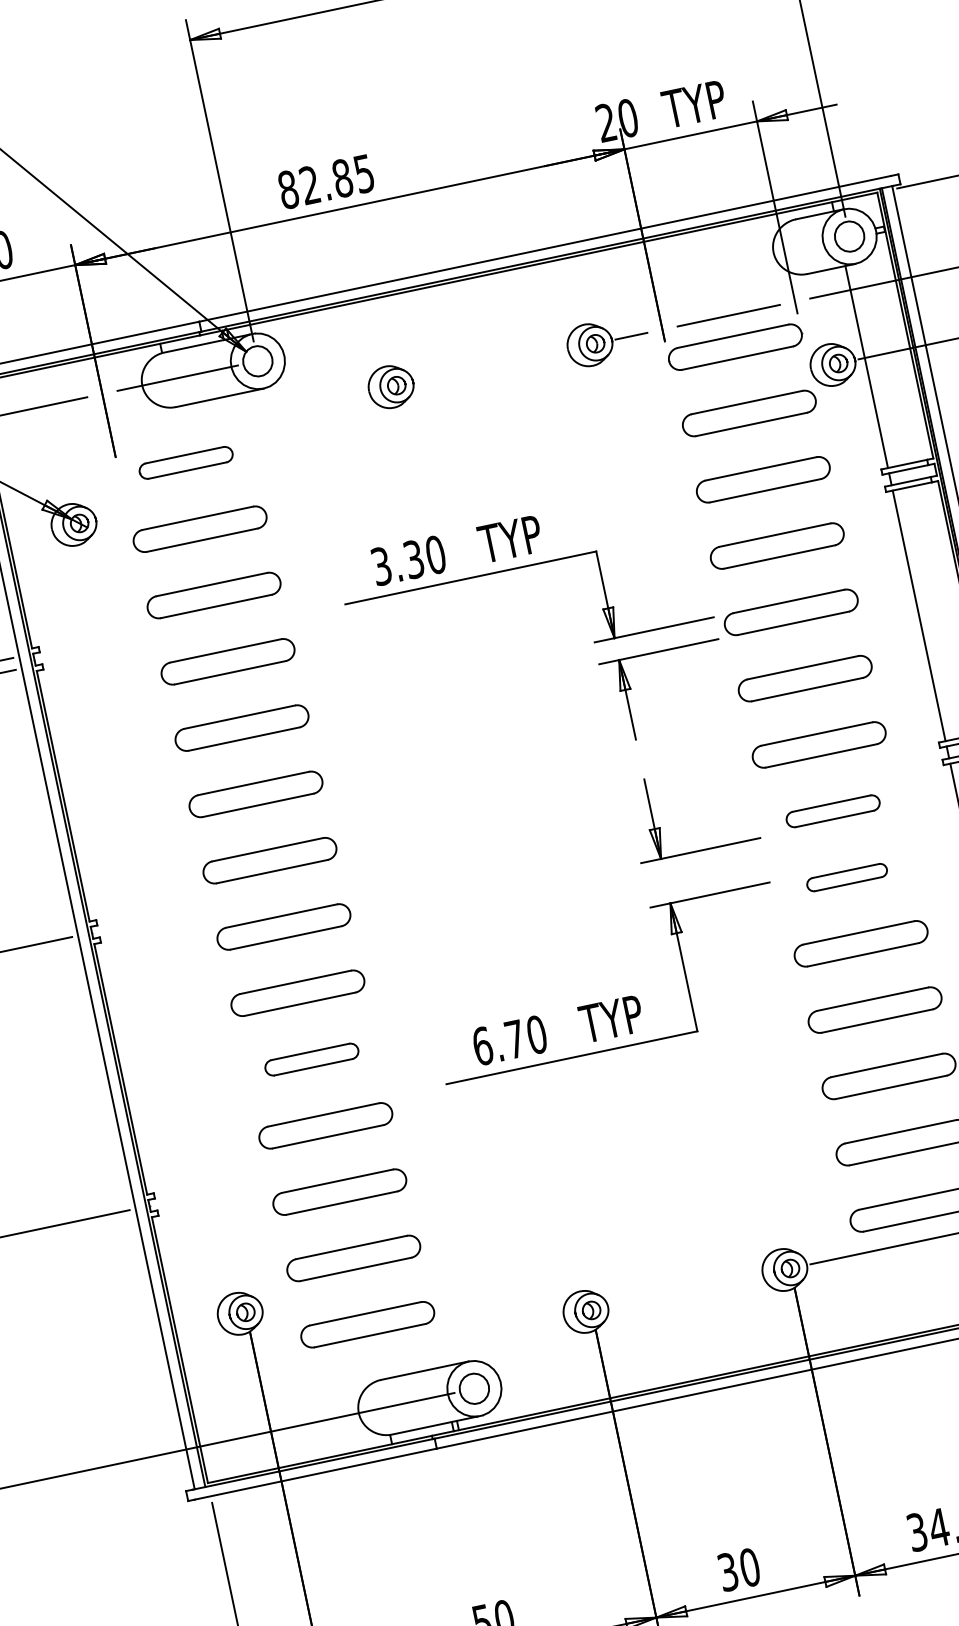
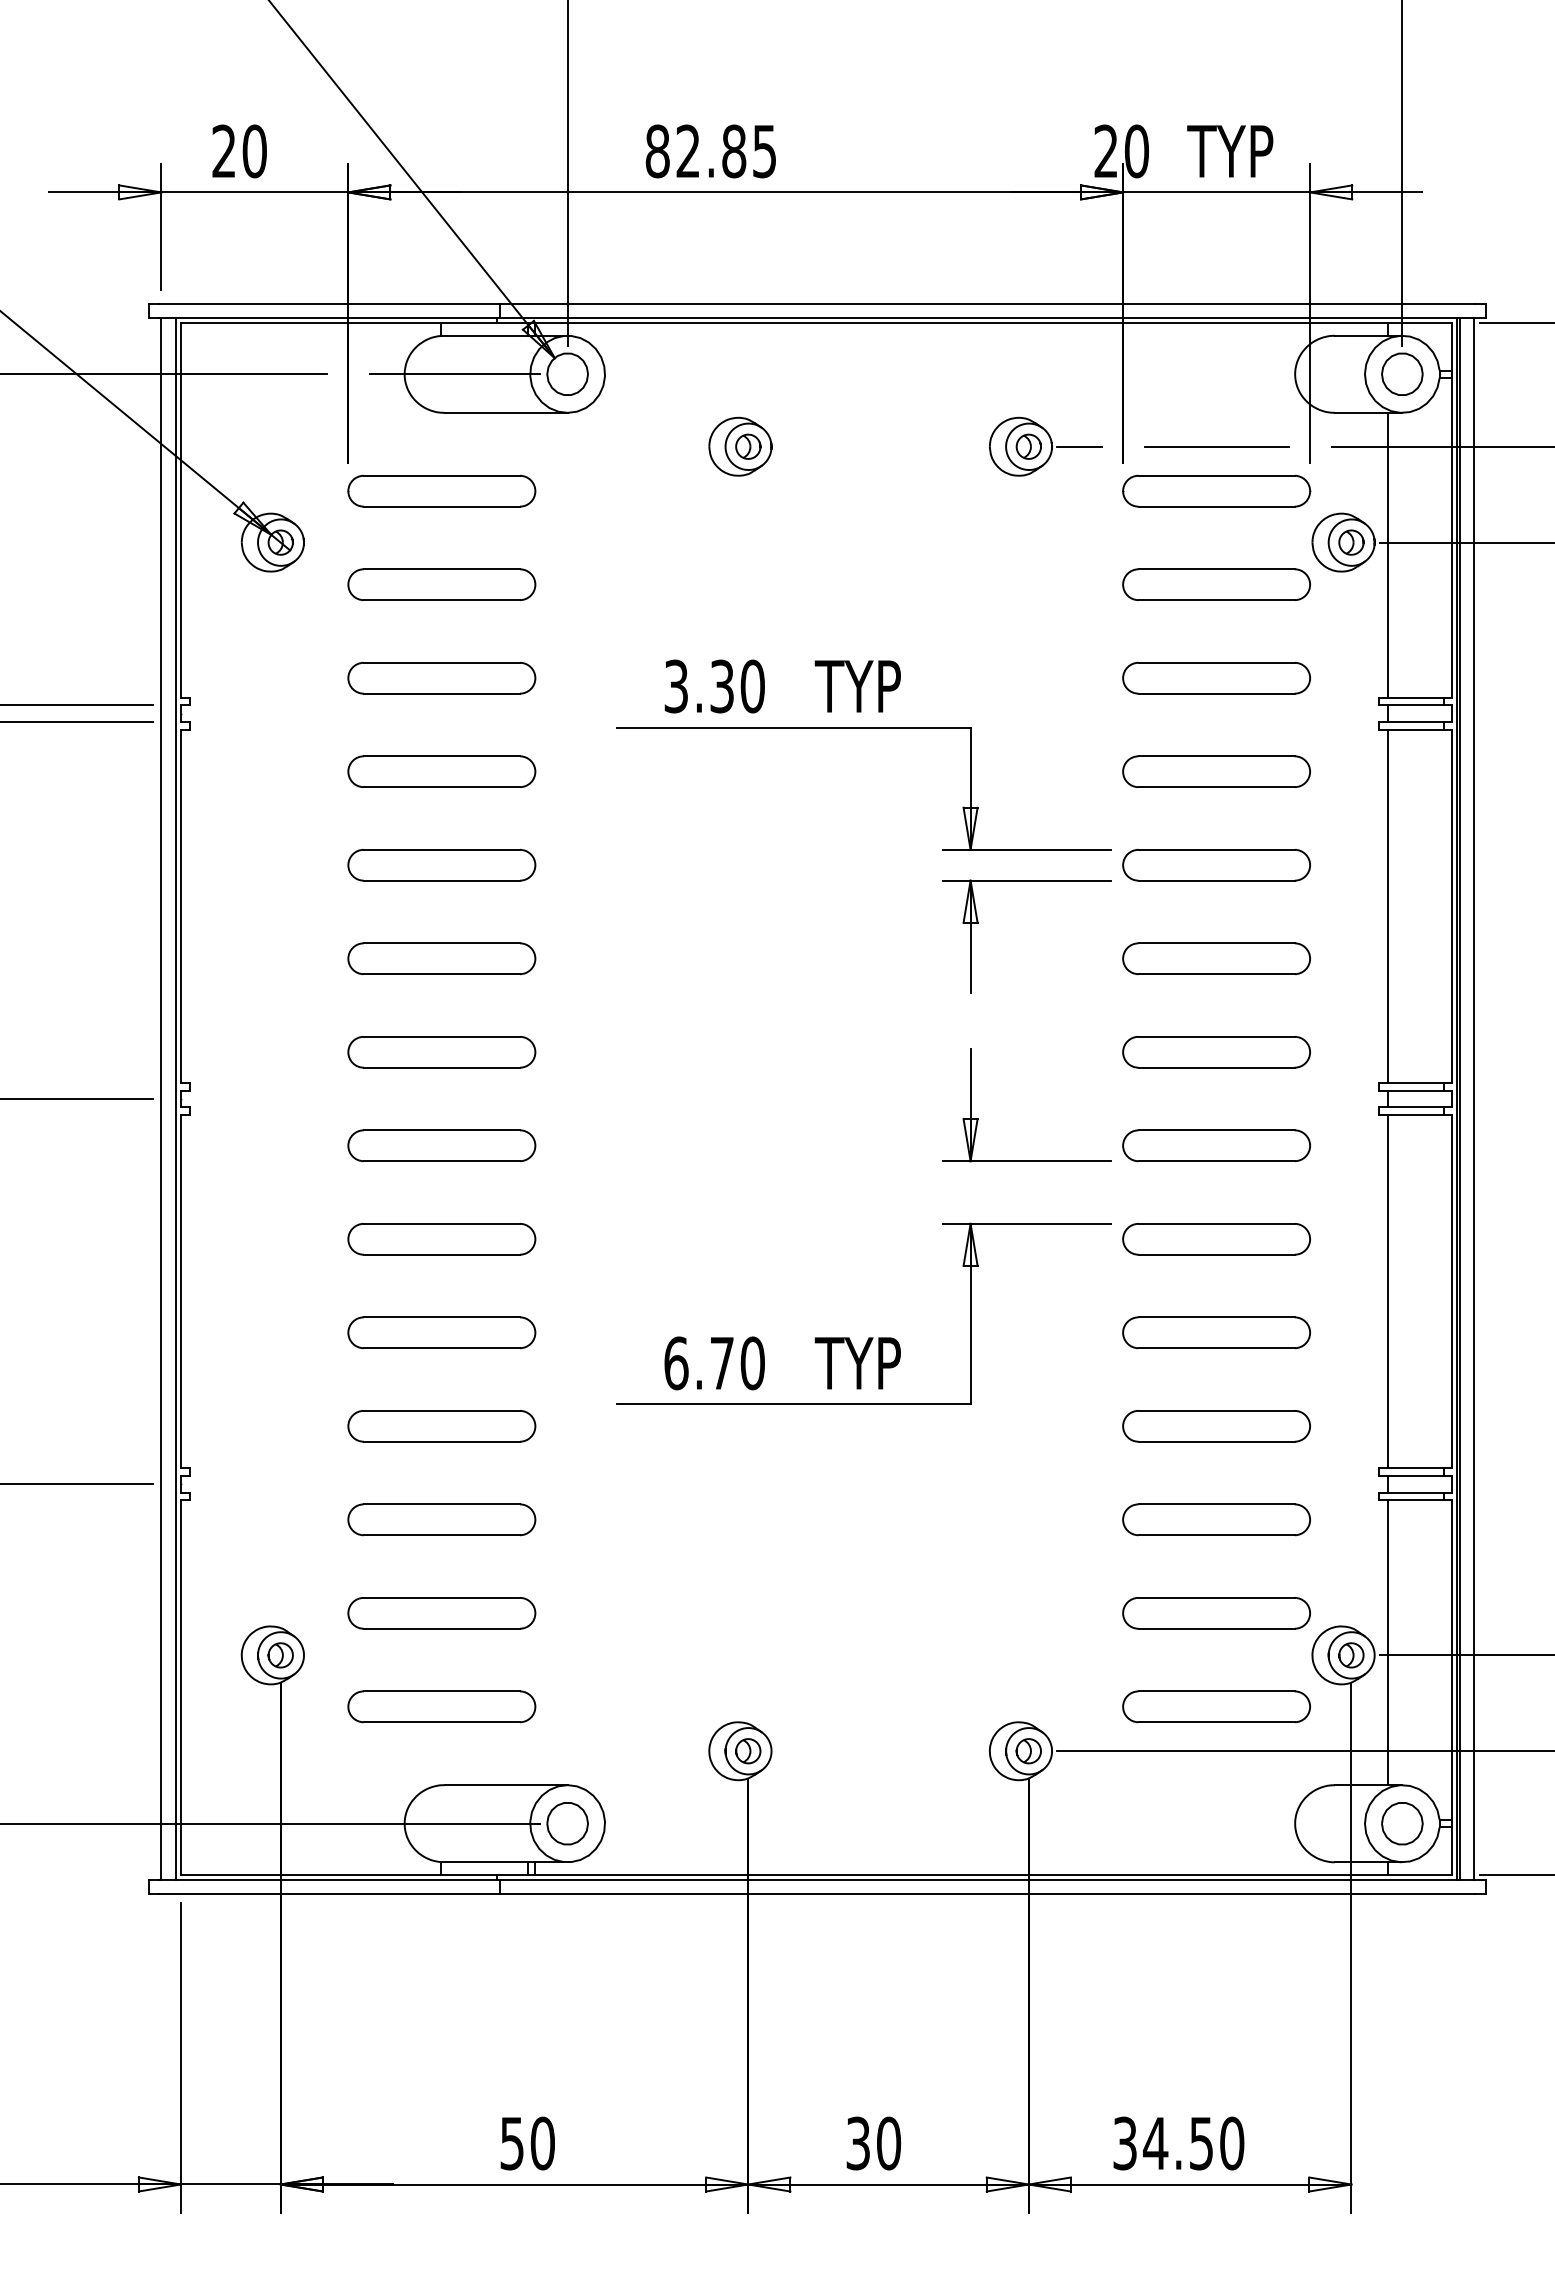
part: (185, 462) -> (441, 490), size x1.43
part: (833, 811) -> (1216, 1145), size x1.43
part: (847, 877) -> (1216, 1239), size x1.67
part: (311, 1059) -> (441, 1332), size x1.43

